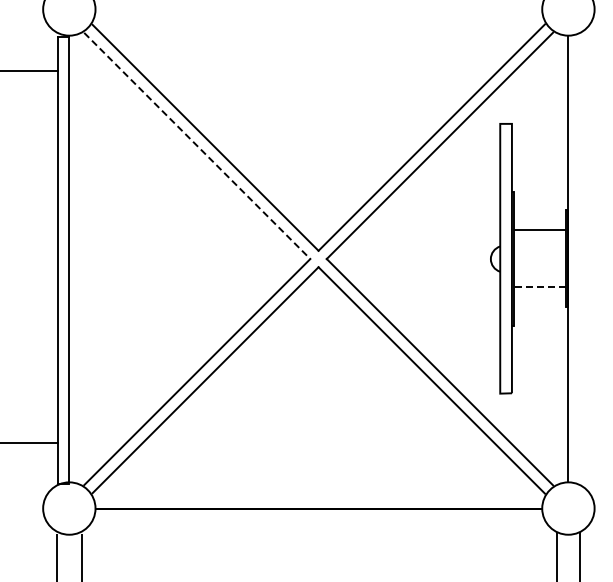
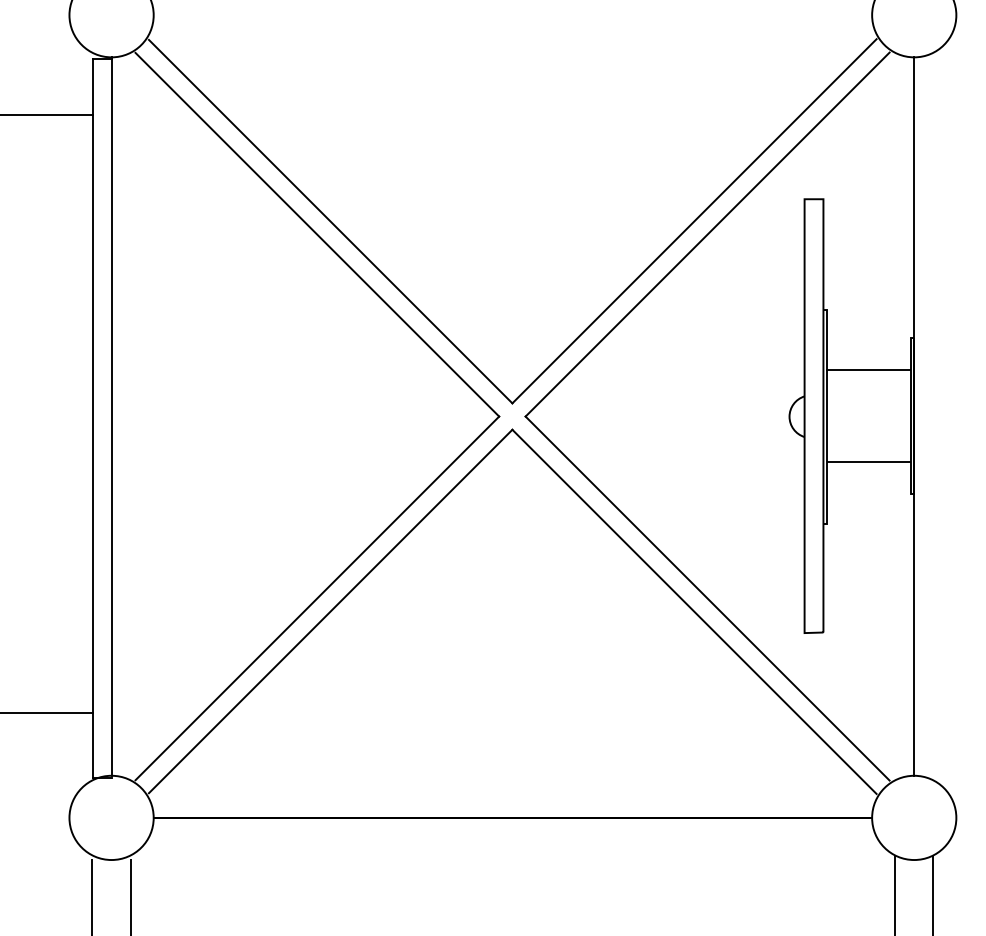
line: (197, 145) -> (317, 233), dashed -> solid
line: (540, 287) -> (869, 462), dashed -> solid

